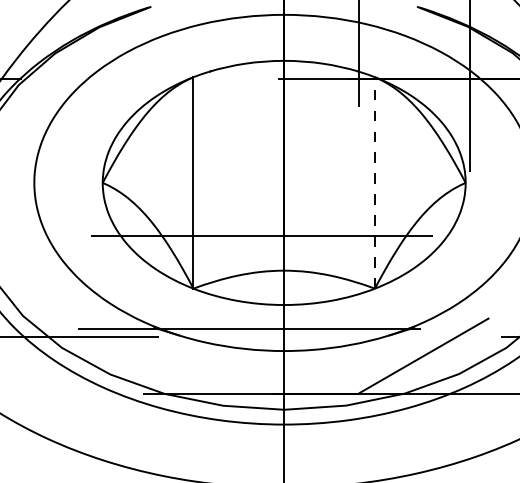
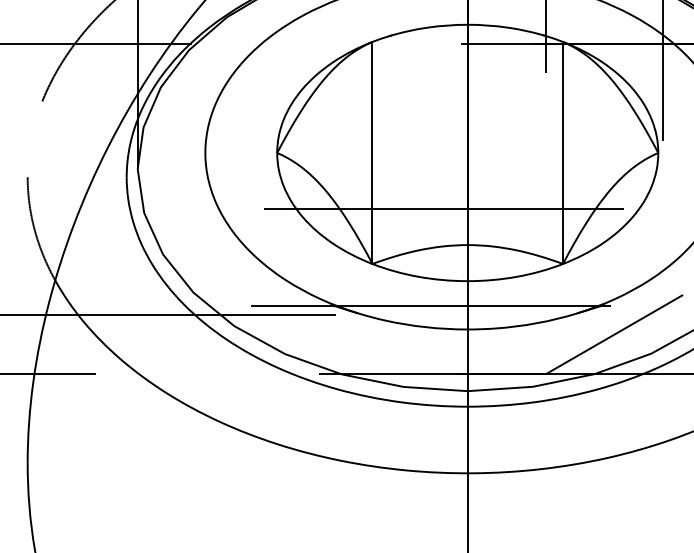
line: (375, 182) -> (563, 152), dashed -> solid

